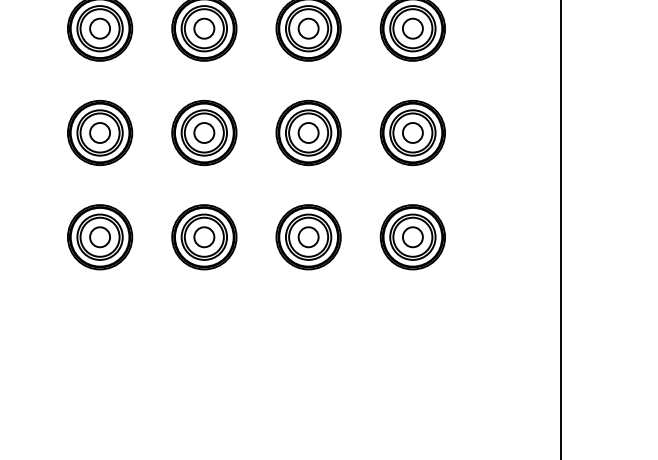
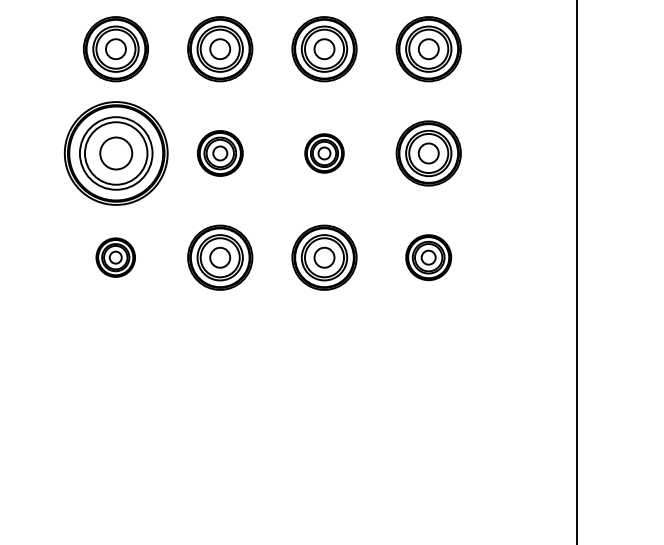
part: (99, 133) -> (115, 153), size x1.6
part: (204, 133) -> (220, 153), size x0.7
part: (308, 133) -> (324, 153), size x0.6
part: (99, 237) -> (115, 257), size x0.6
part: (412, 237) -> (428, 257), size x0.7

